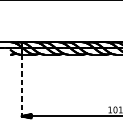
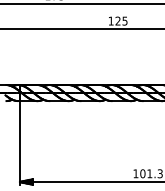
line: (21, 86) -> (19, 142), dashed -> solid

